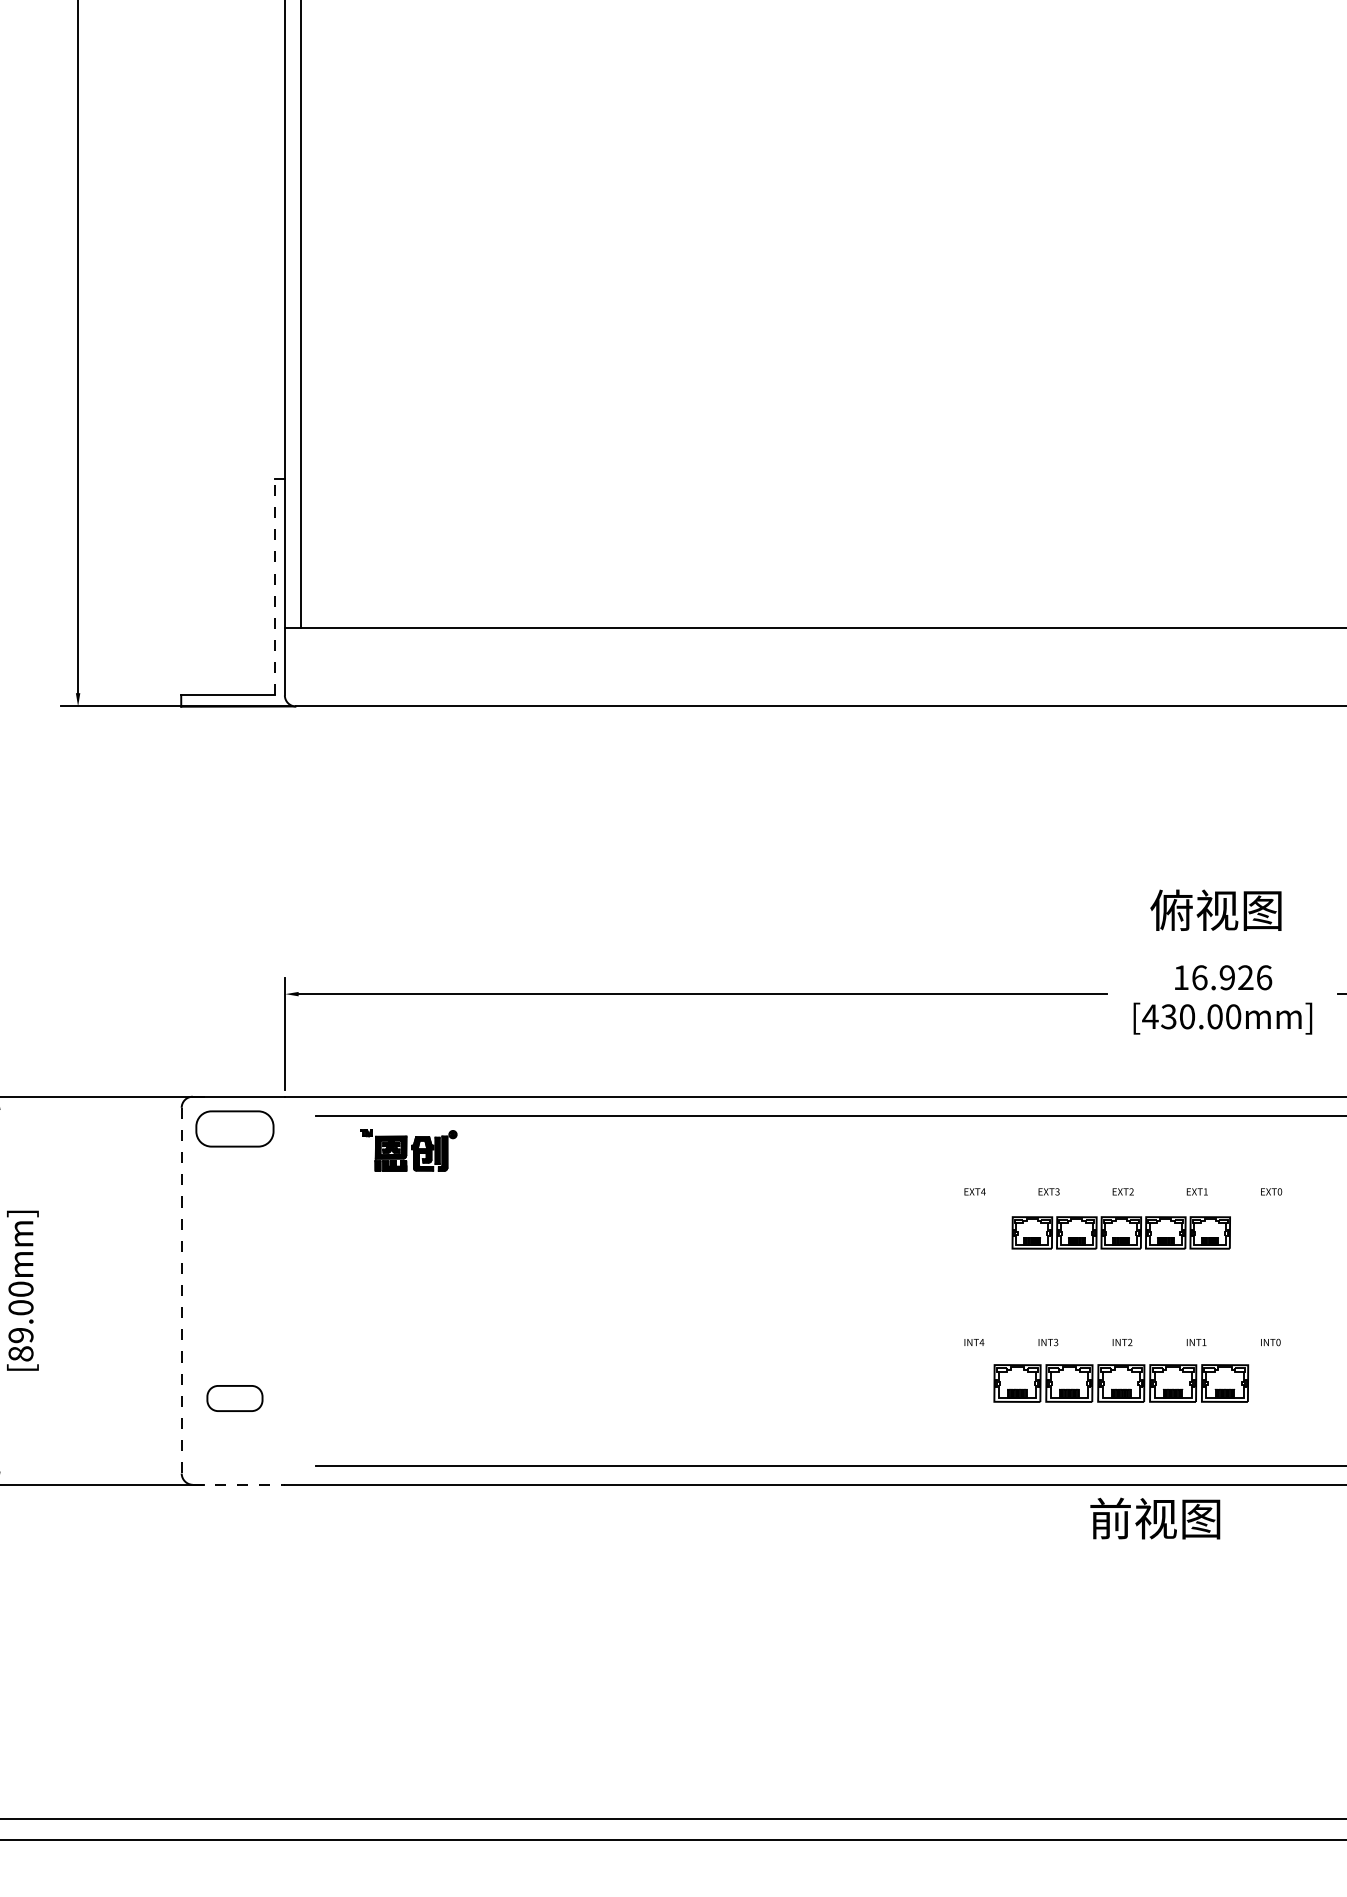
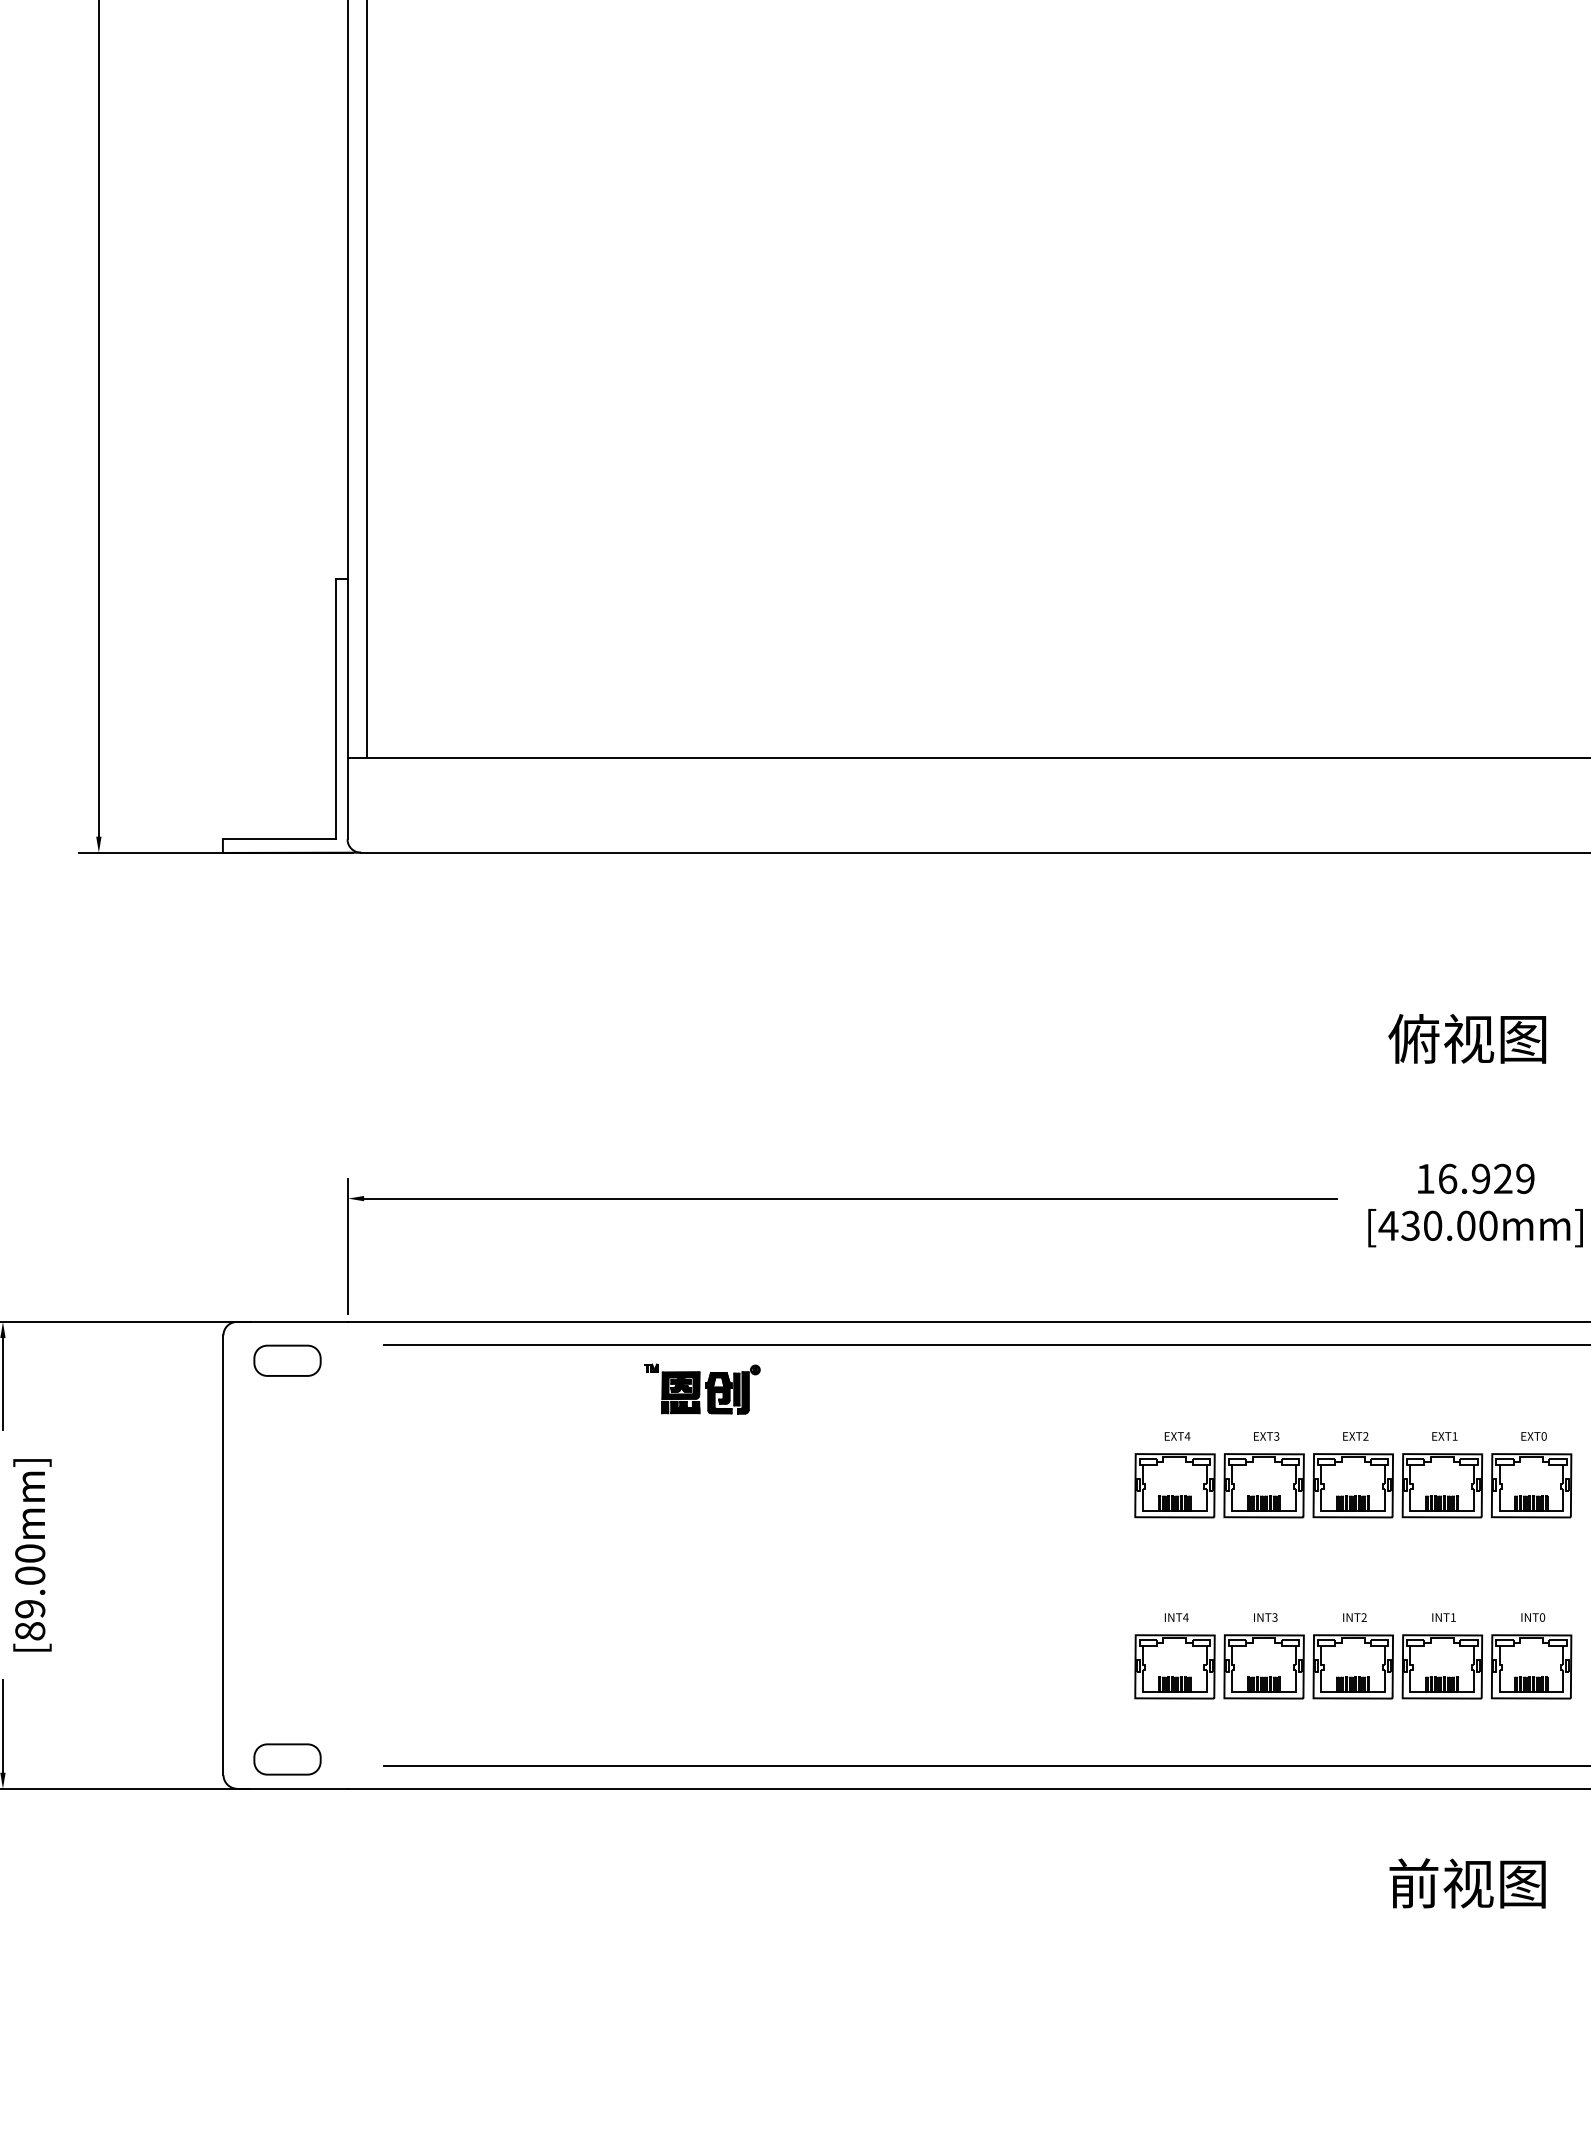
line: (275, 586) -> (336, 708), dashed -> solid
text: (1215, 909) -> (1466, 1037), moved
text: (1264, 977) -> (1525, 1178), 16.926 -> 16.929
part: (234, 1128) -> (286, 1360), size x0.71
part: (408, 1150) -> (701, 1389), moved
part: (1121, 1232) -> (1353, 1485), size x1.67
line: (181, 1290) -> (223, 1555), dashed -> solid
part: (1121, 1383) -> (1353, 1666), size x1.43
part: (234, 1398) -> (286, 1759), moved
line: (239, 1484) -> (292, 1788), dashed -> solid
text: (1155, 1518) -> (1467, 1883), moved

